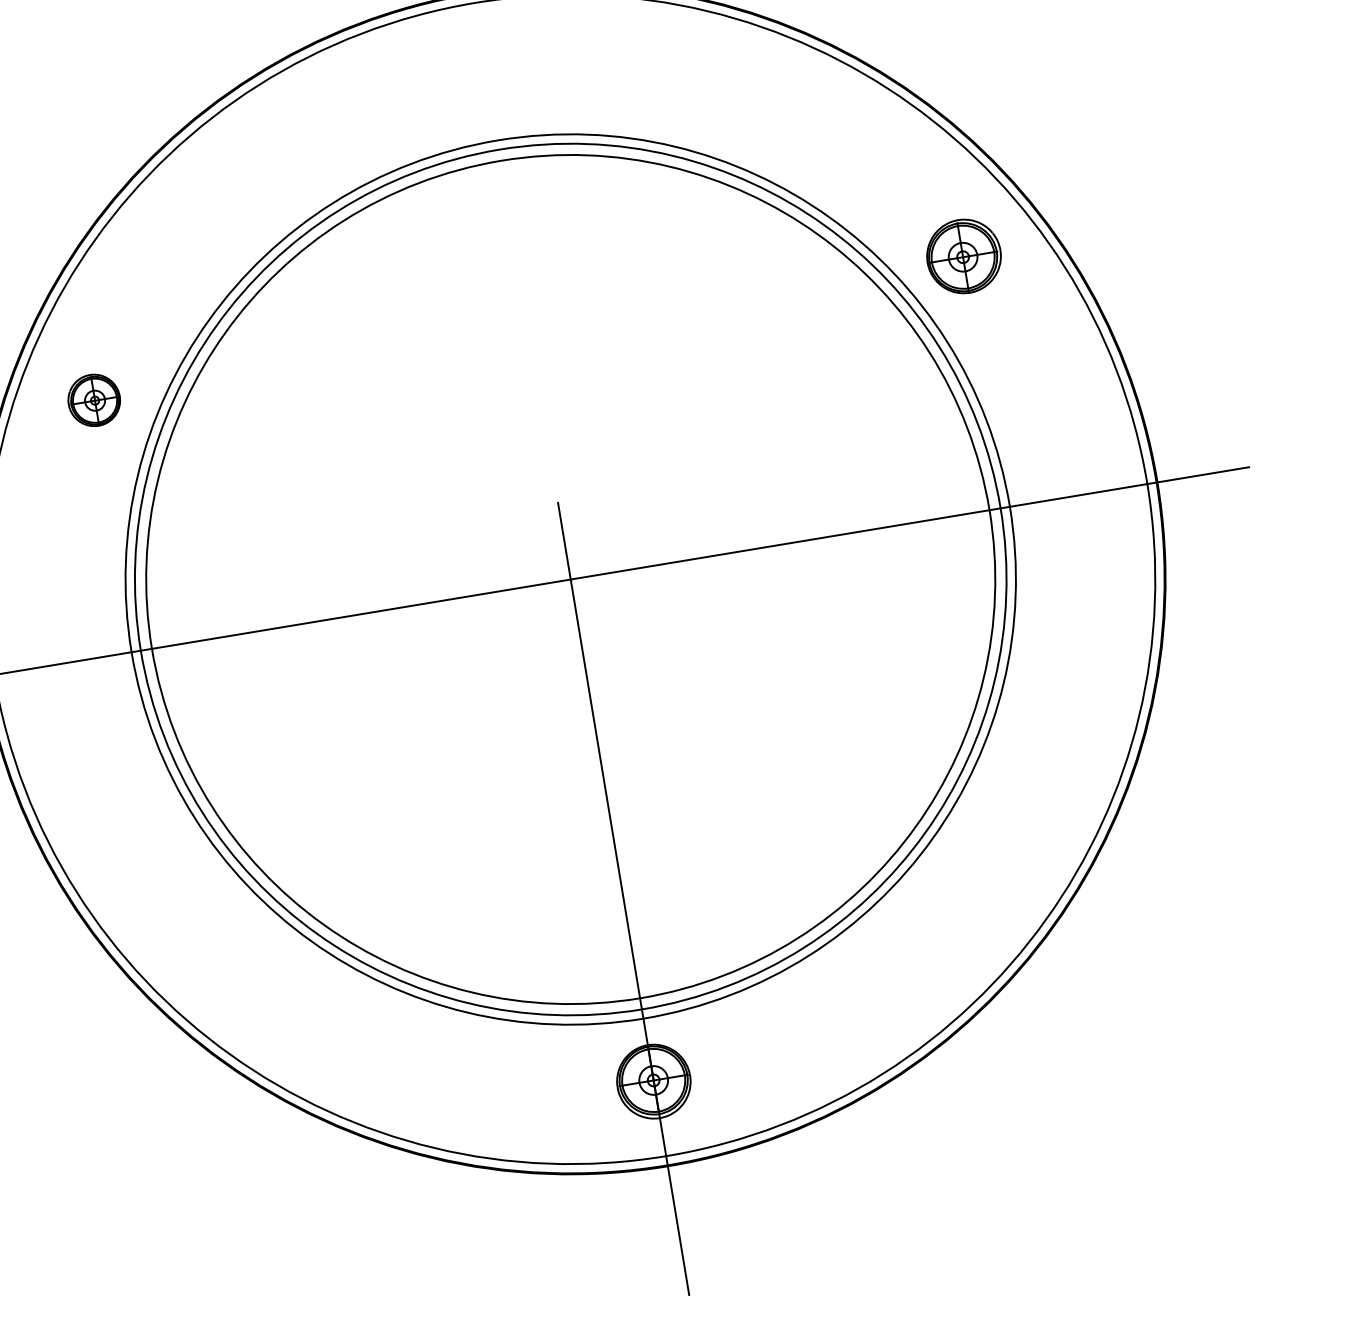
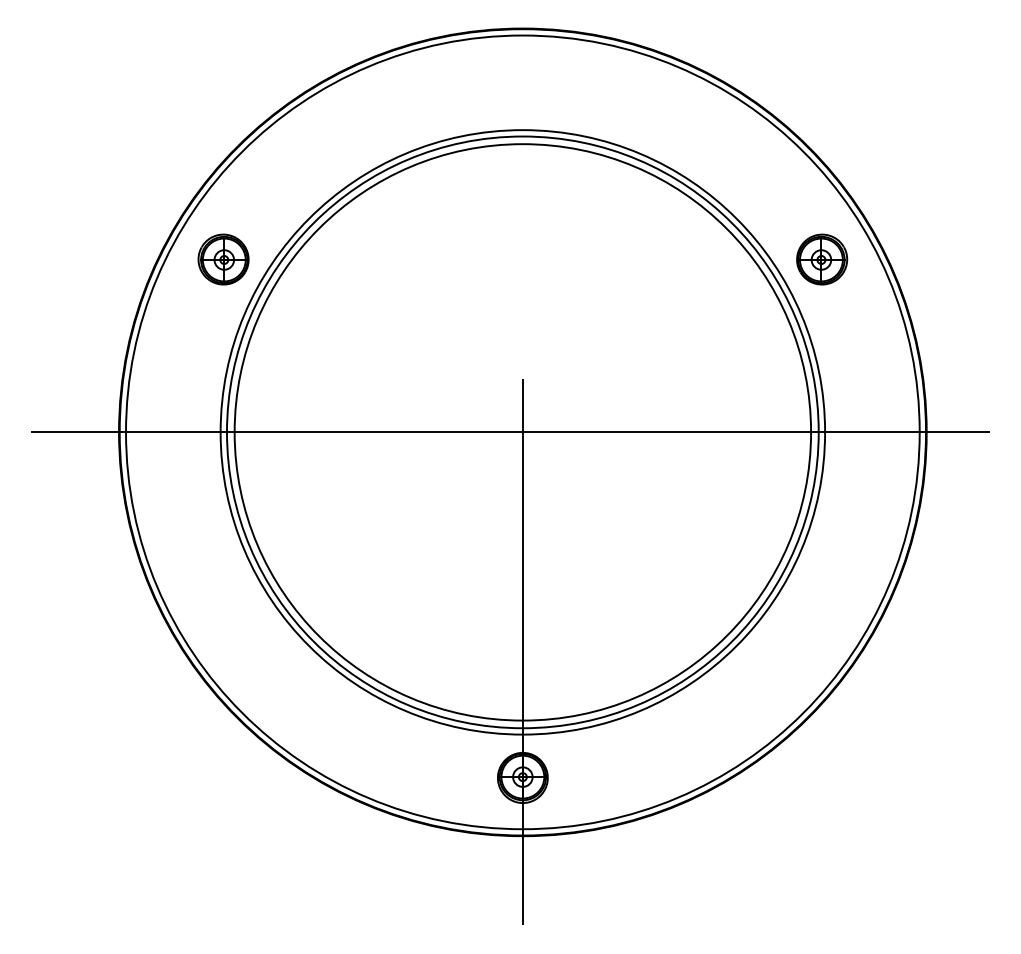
part: (94, 400) -> (223, 259), size x1.43

